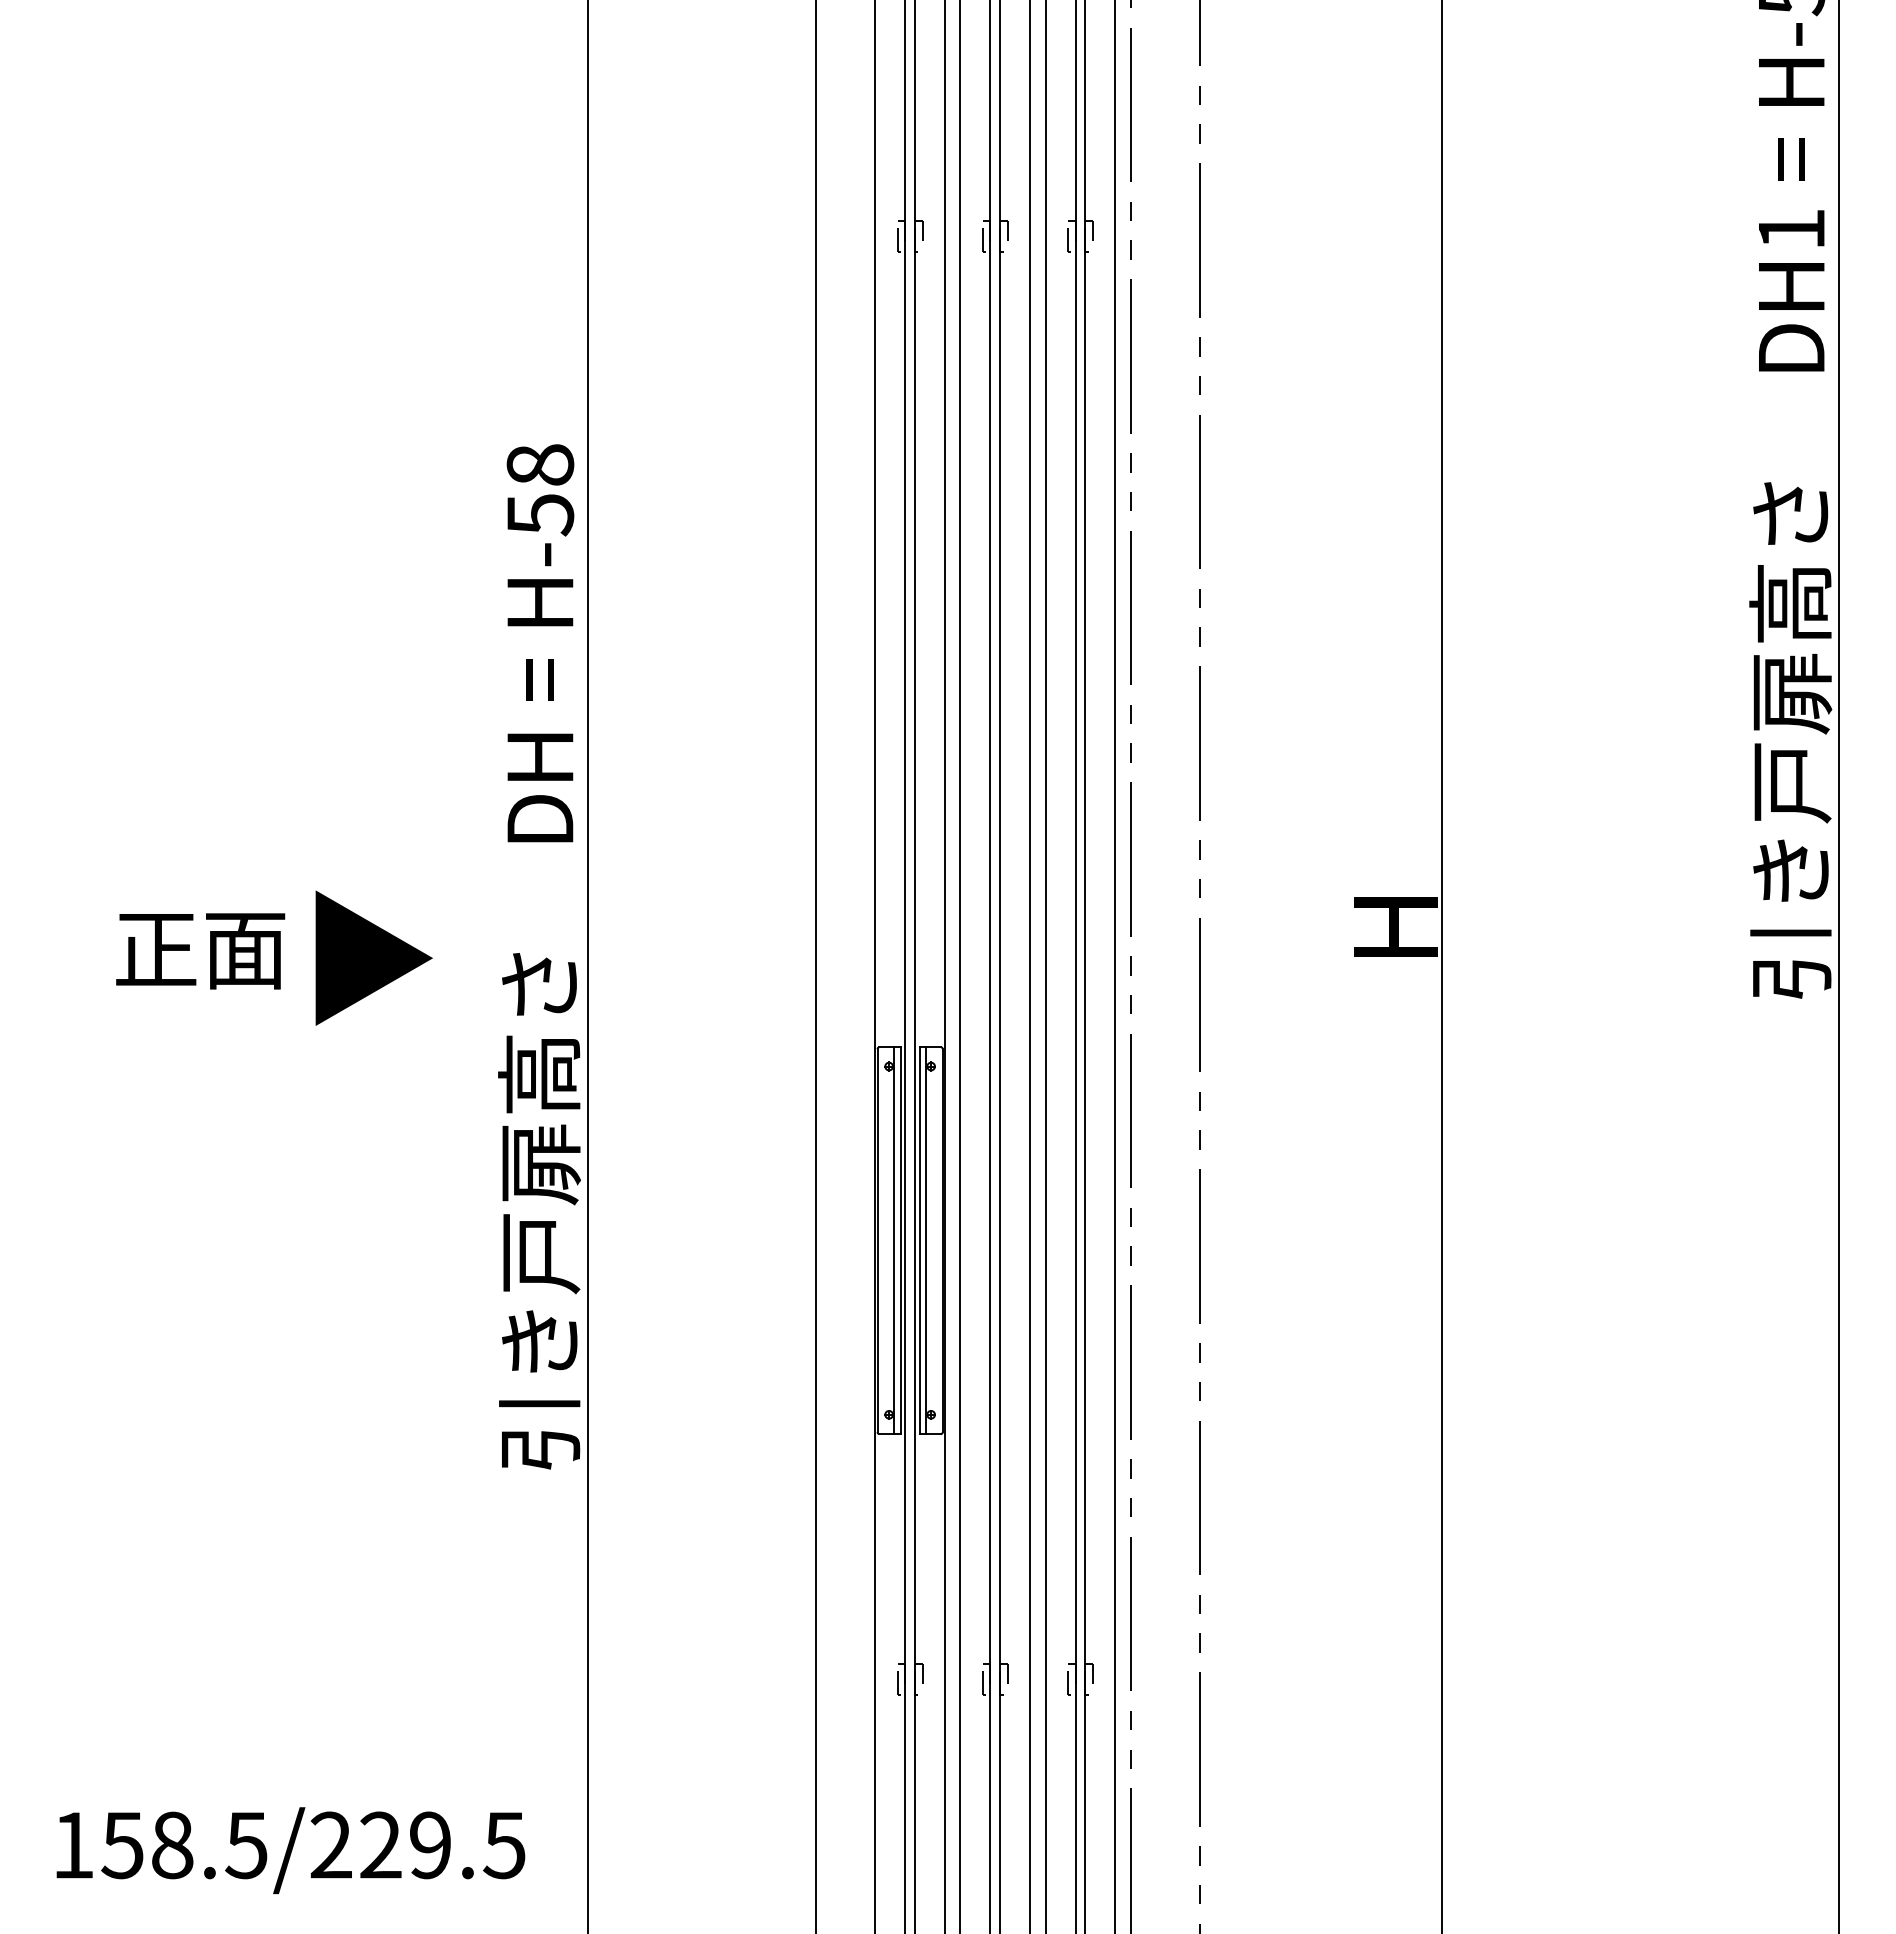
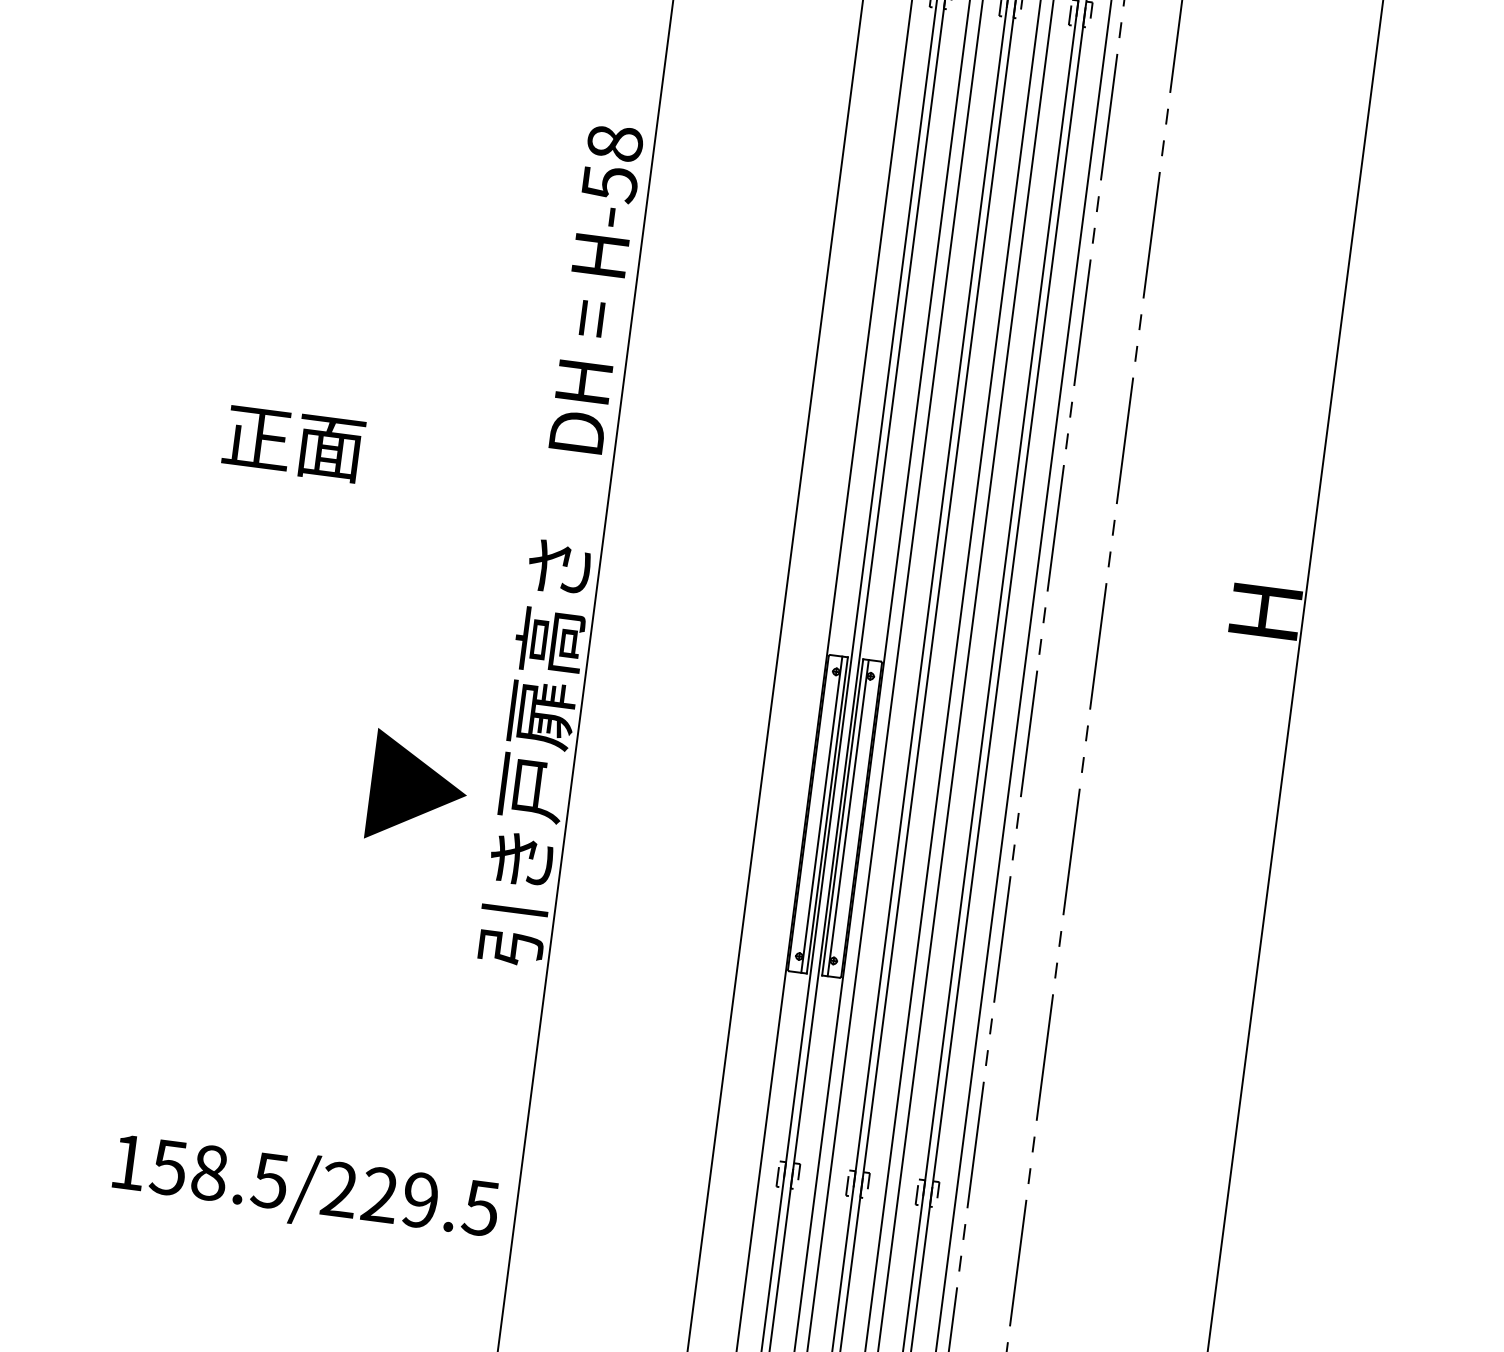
text: (200, 951) -> (293, 444), moved
part: (373, 957) -> (418, 788), moved
text: (290, 1850) -> (305, 1189), moved

